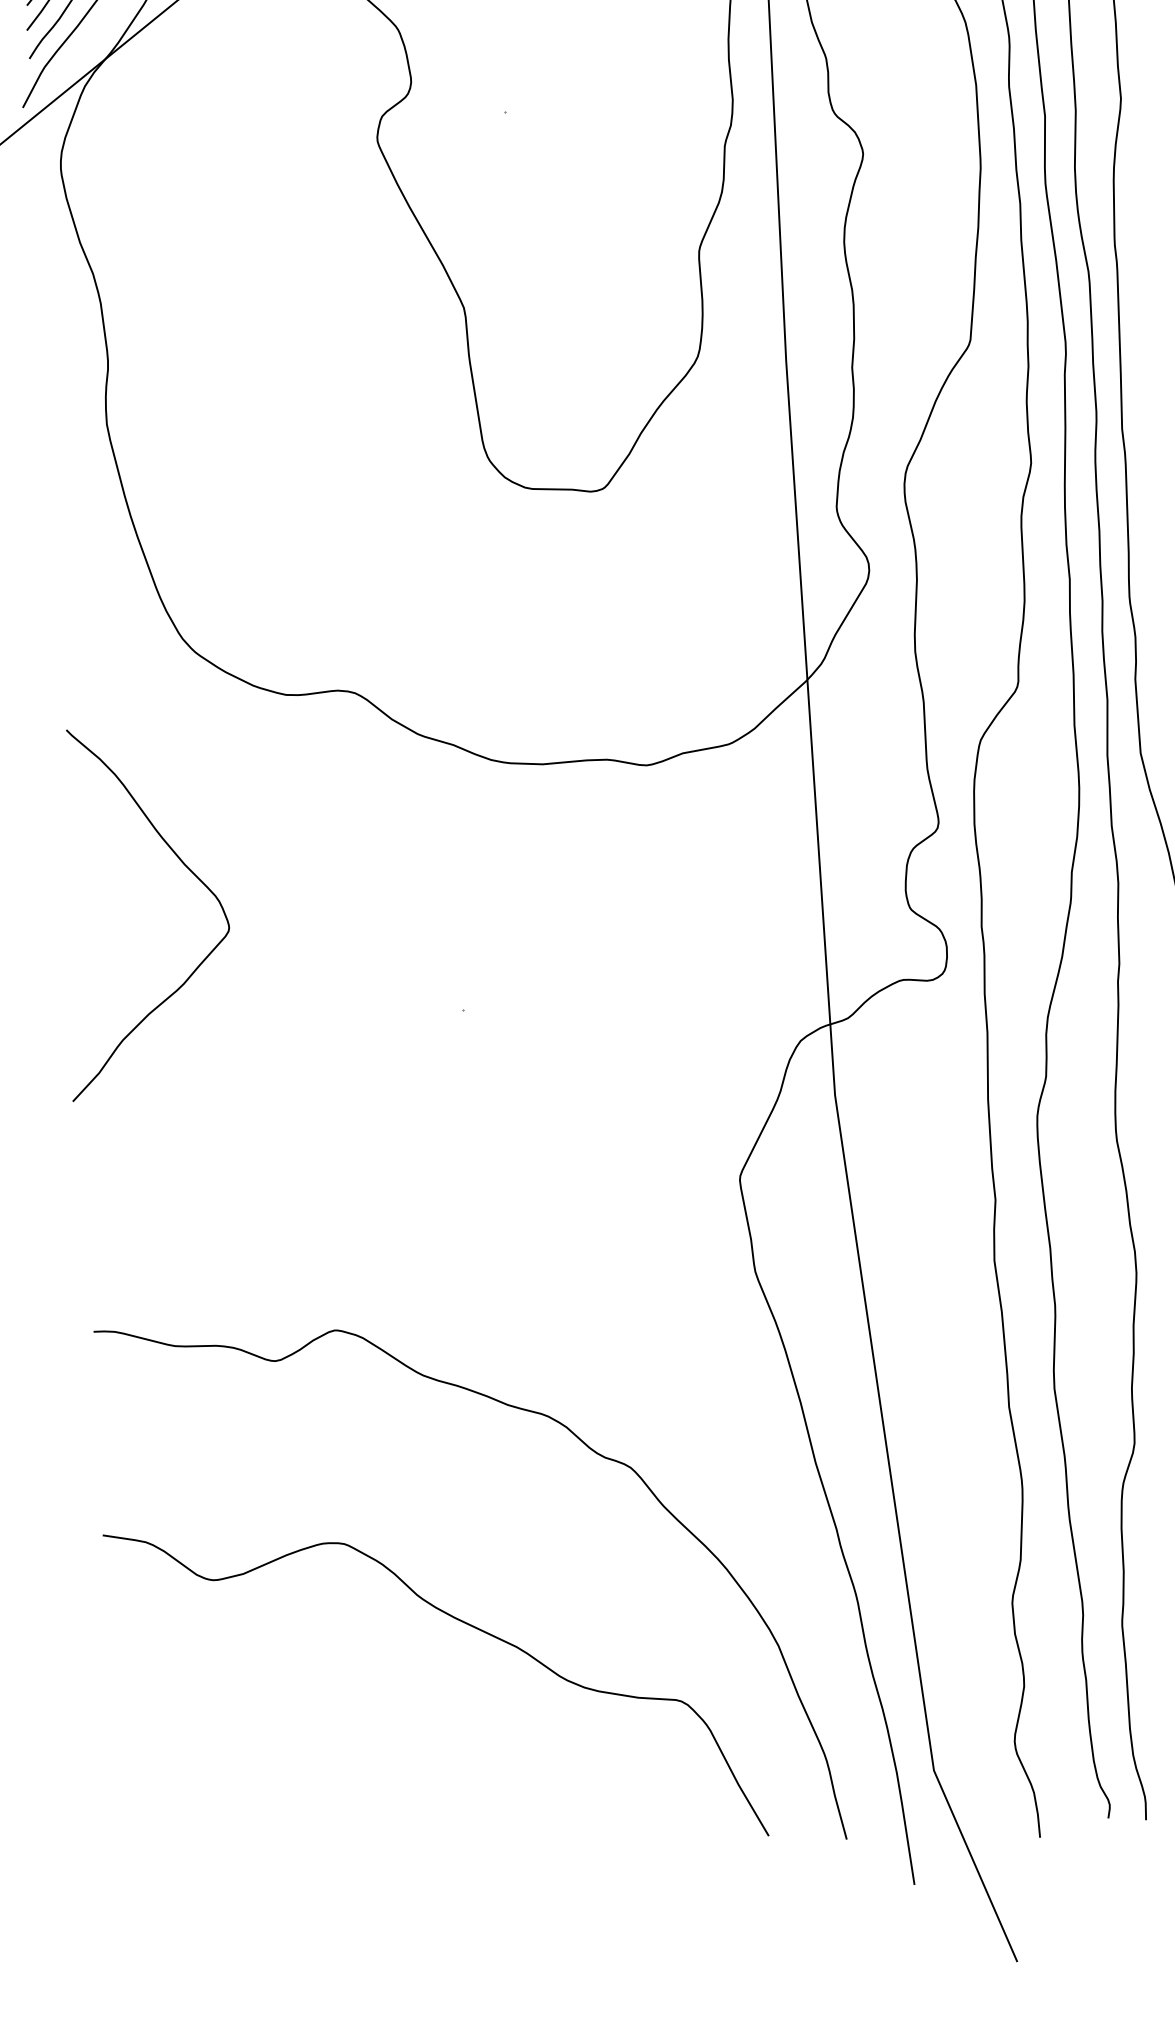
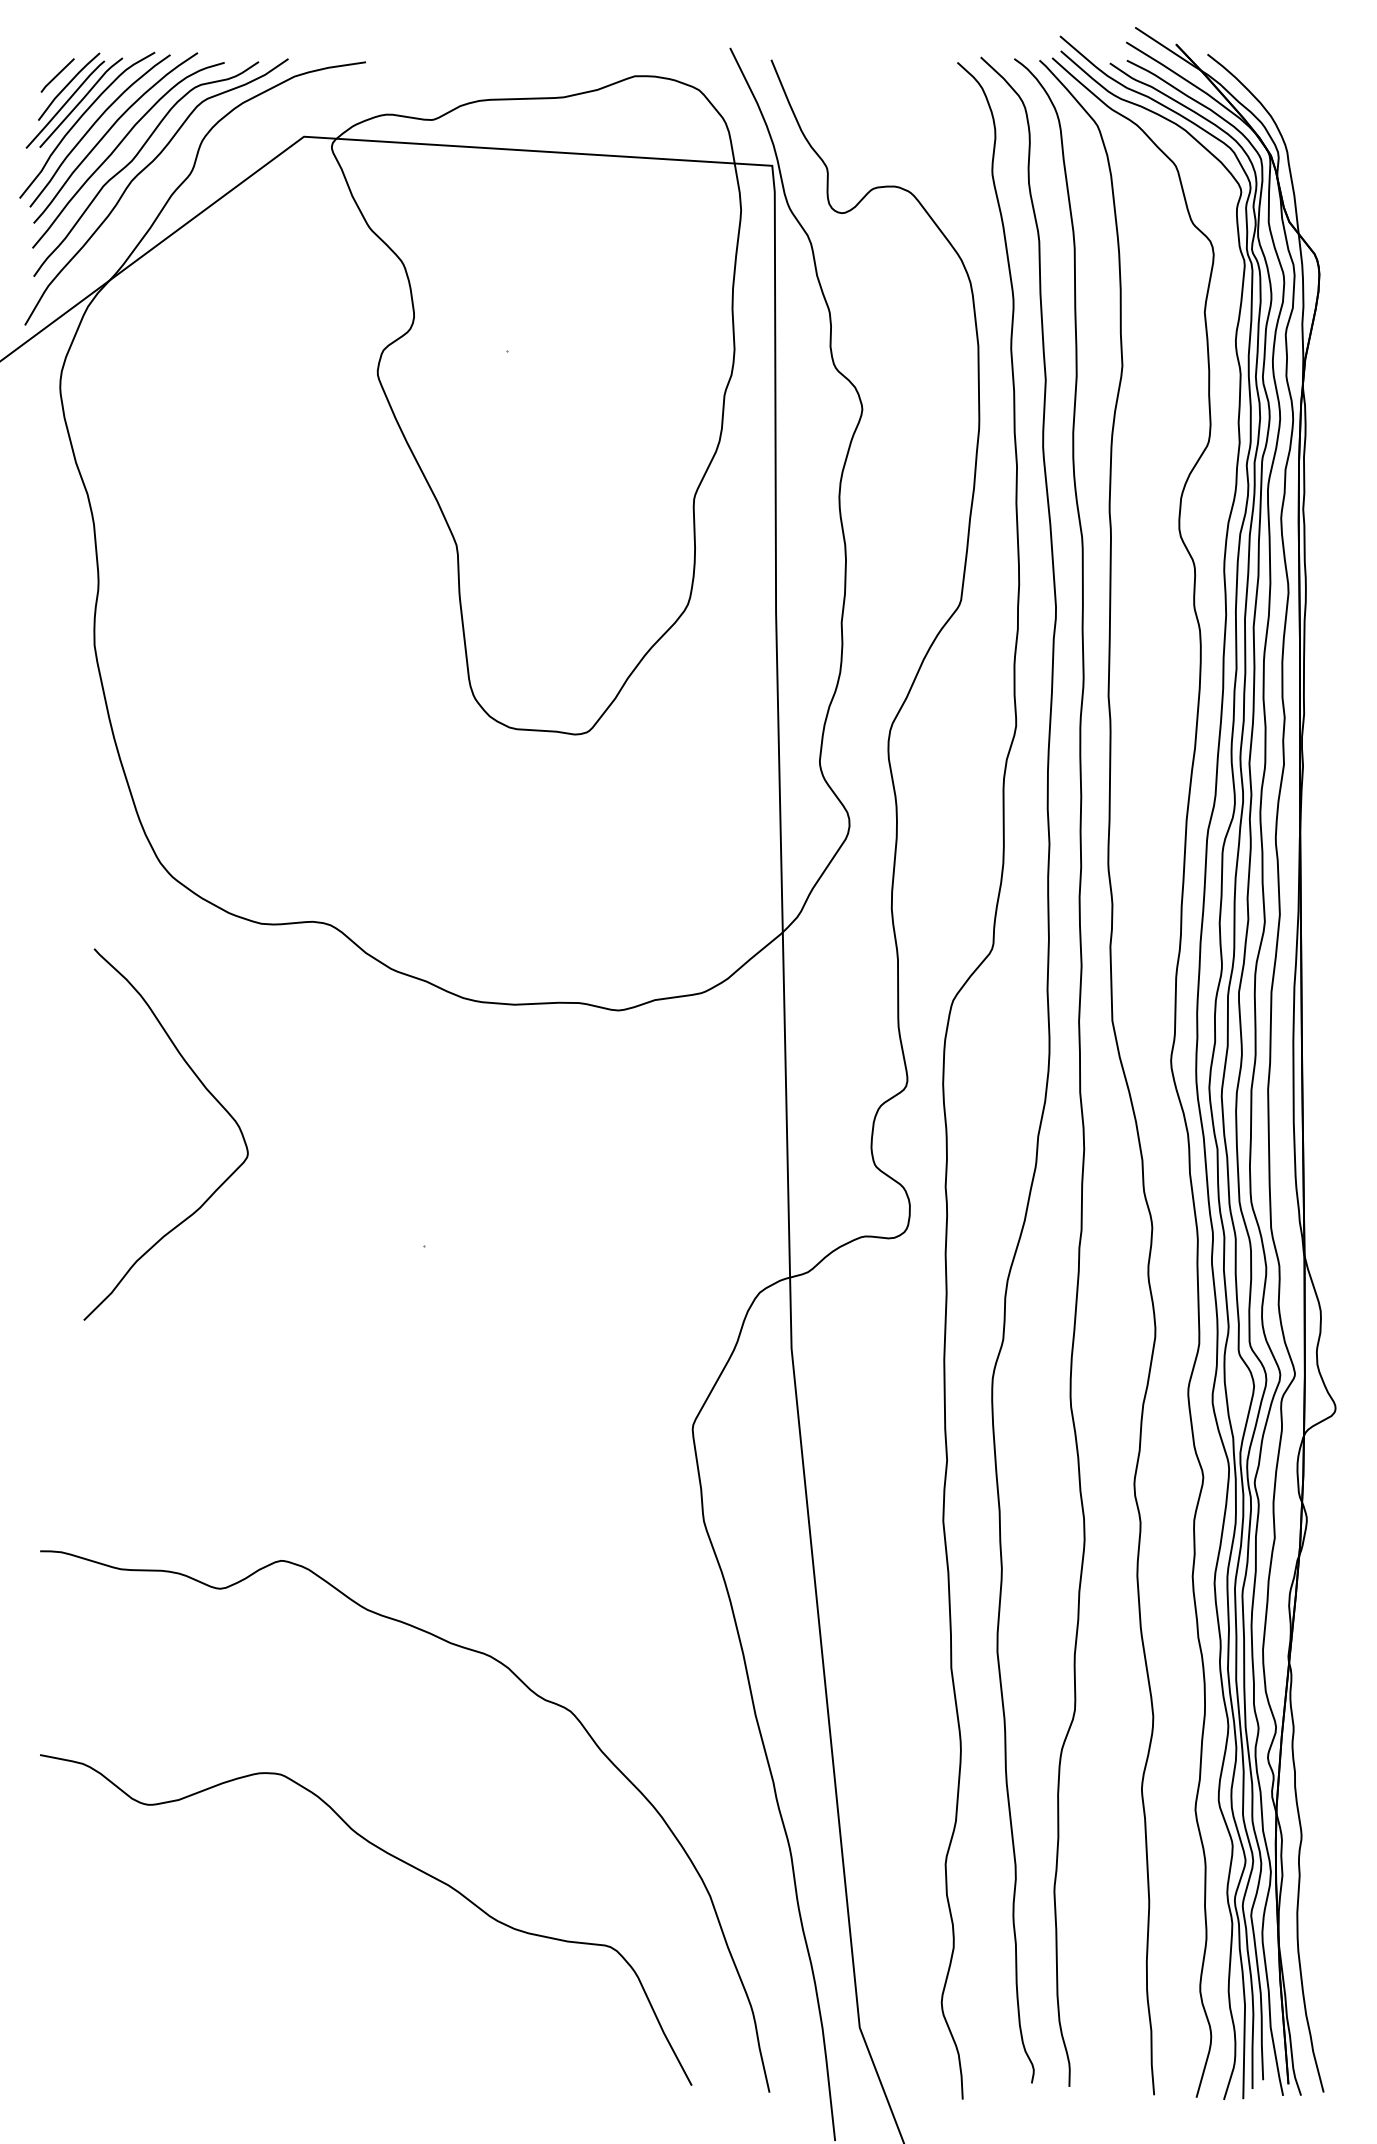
curve: (185, 867) -> (207, 1091), moved

